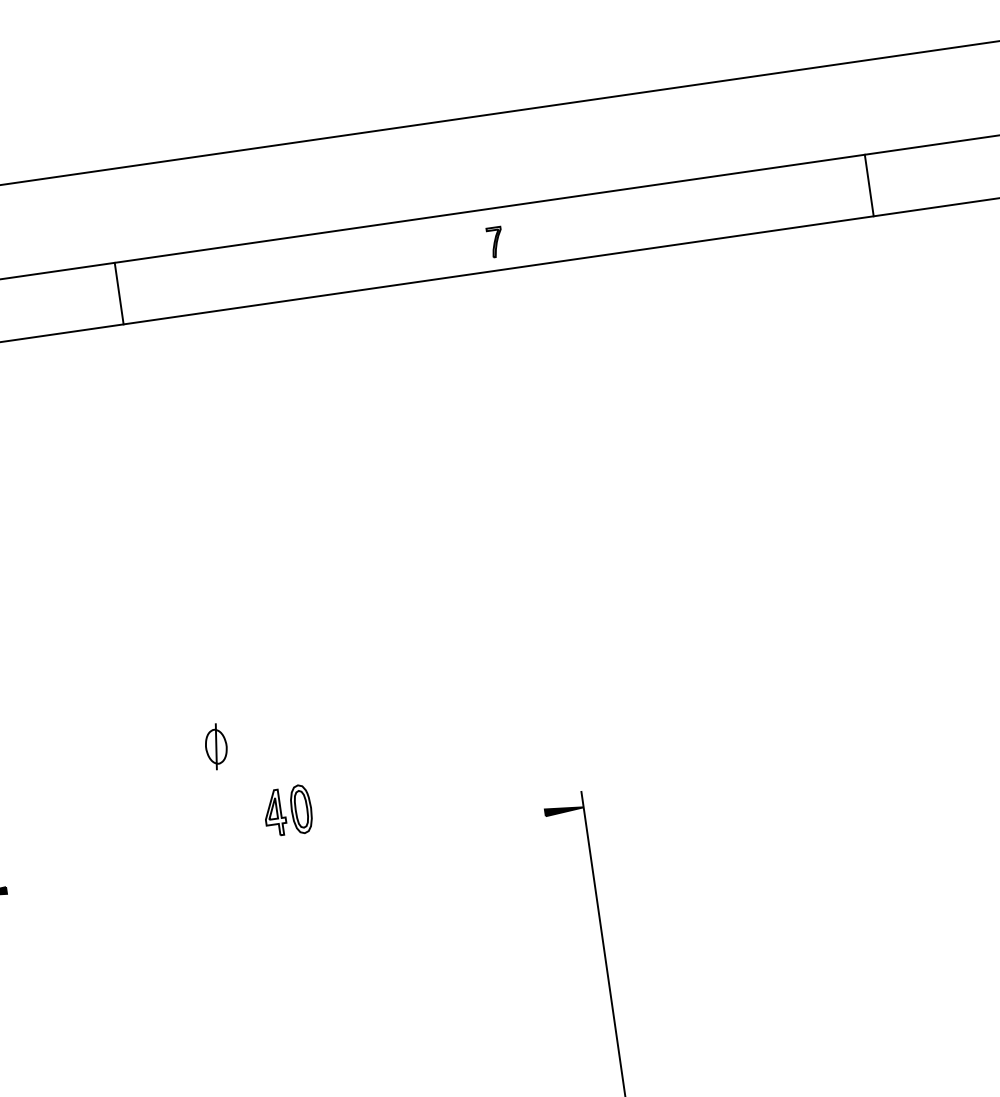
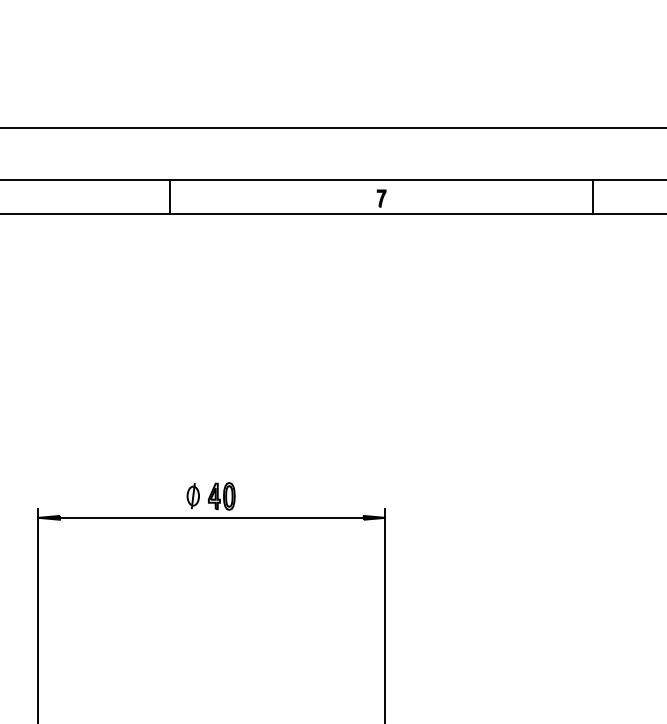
part: (214, 747) -> (192, 496), moved
line: (275, 851) -> (211, 517), added

